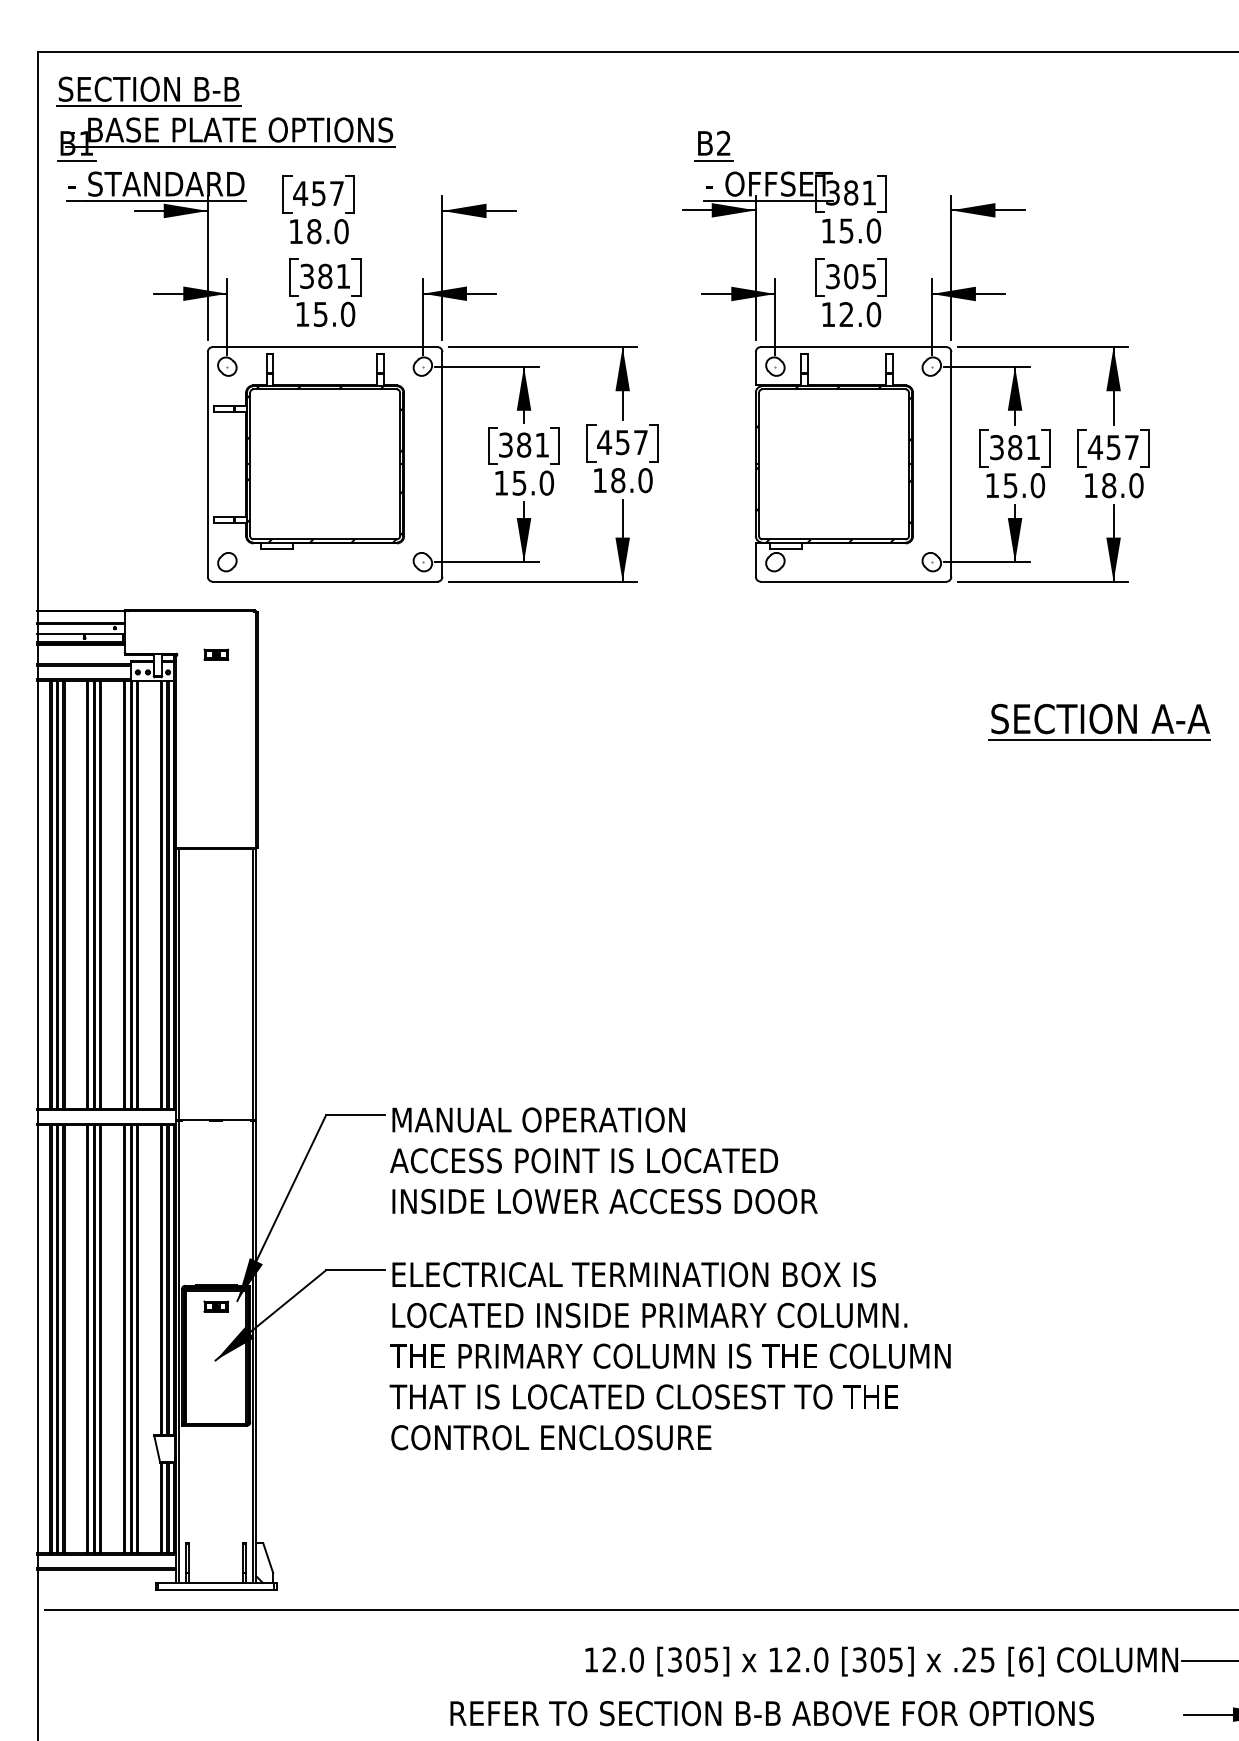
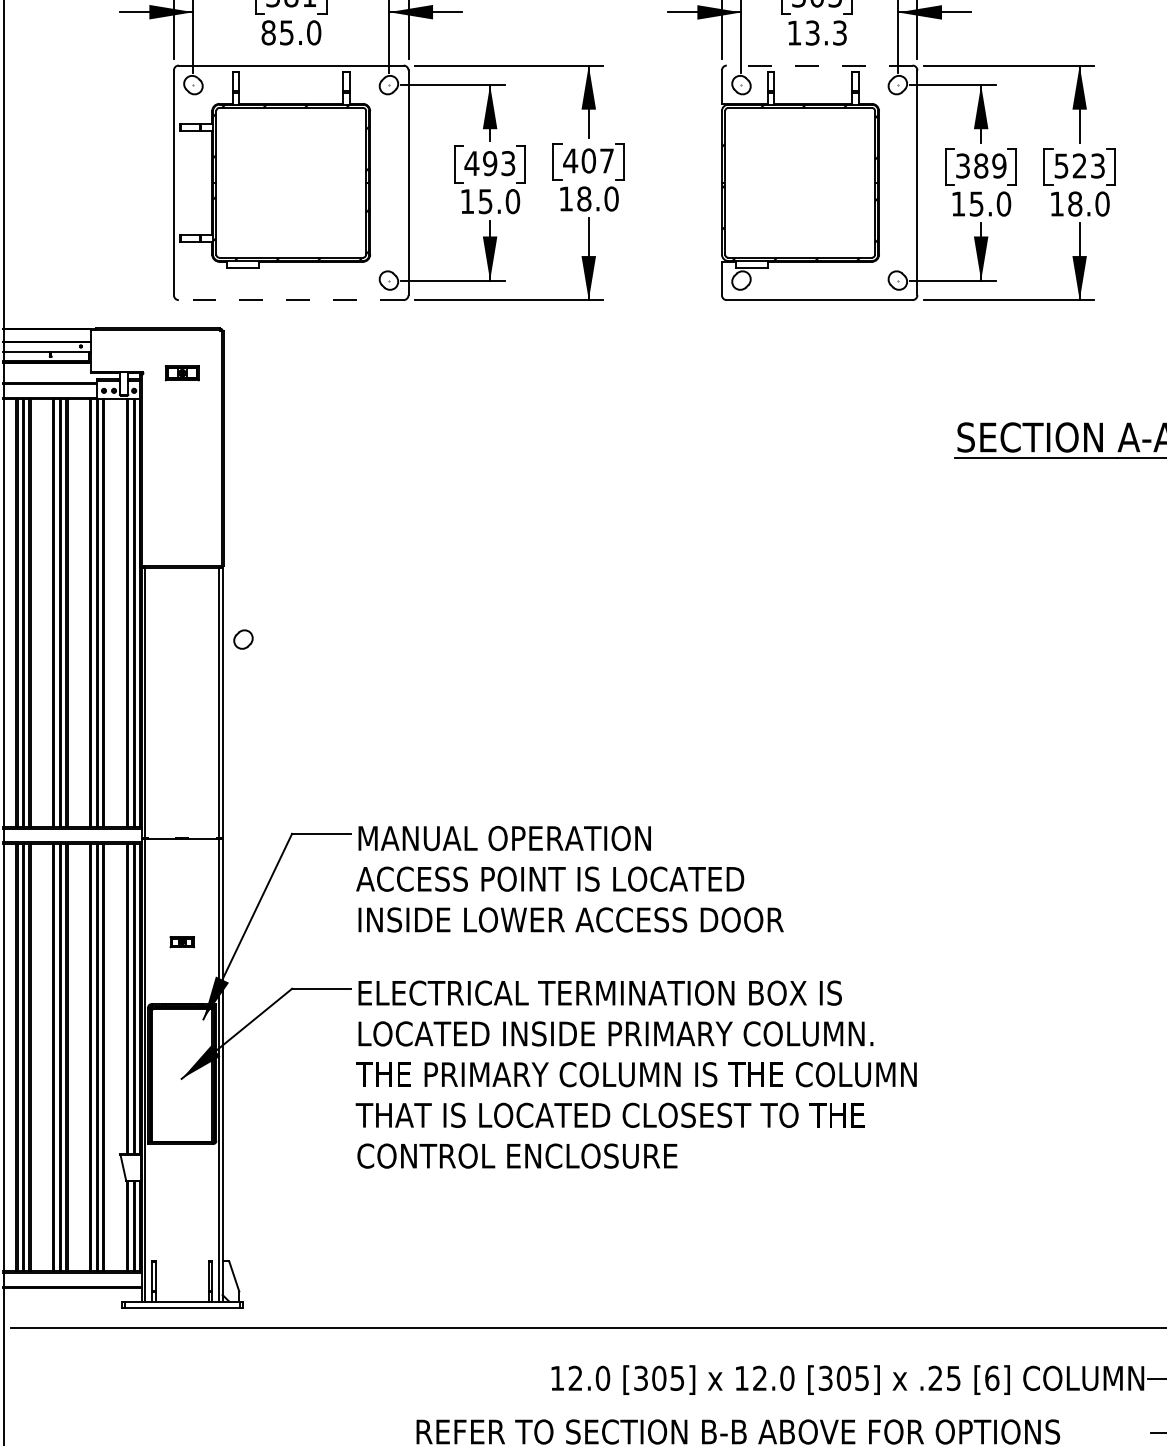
text: (302, 313) -> (268, 31), 15.0 -> 85.0
text: (860, 314) -> (826, 32), 12.0 -> 13.3
line: (853, 347) -> (819, 65), solid -> dashed
text: (622, 442) -> (588, 160), 457 -> 407
text: (523, 444) -> (489, 162), 381 -> 493
text: (1033, 447) -> (999, 165), 381 -> 389
text: (1112, 447) -> (1078, 165), 457 -> 523
part: (227, 562) -> (243, 639), moved
line: (324, 581) -> (290, 299), solid -> dashed
part: (216, 654) -> (182, 372), size x1.4
part: (215, 1306) -> (181, 941), moved

